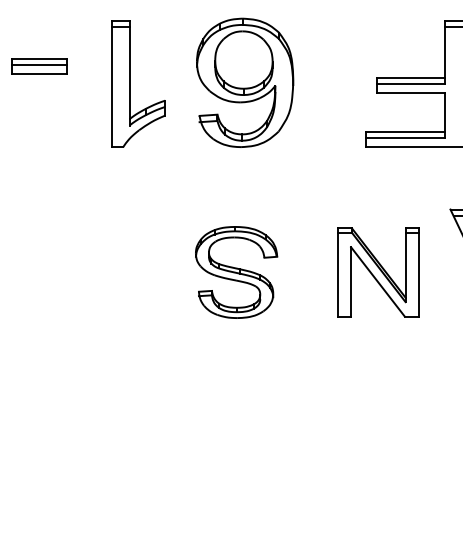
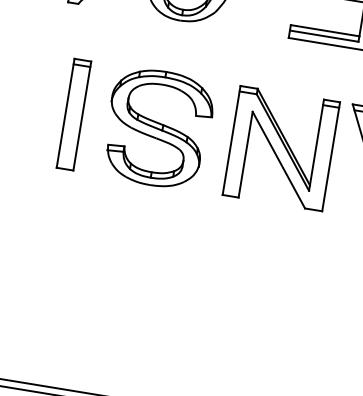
part: (138, 272) -> (73, 114), added
part: (236, 272) -> (158, 128), size x1.43
part: (378, 272) -> (281, 148), size x1.43

